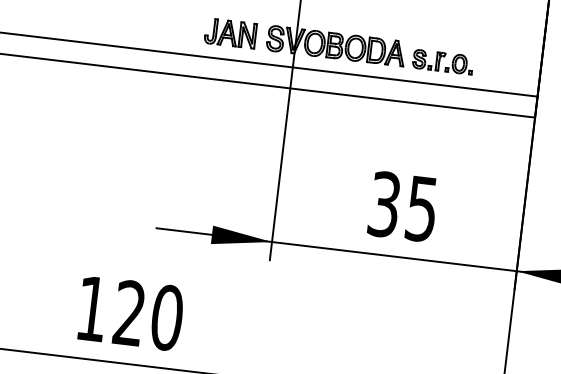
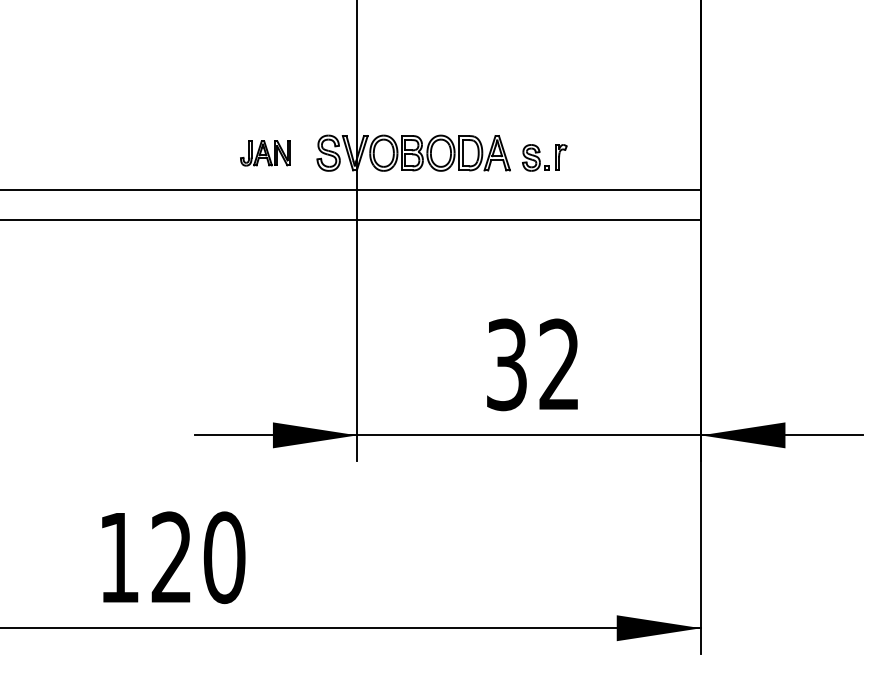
part: (230, 33) -> (265, 153), size x0.7
part: (459, 63) -> (587, 157), removed
text: (421, 208) -> (558, 364), 35 -> 32

